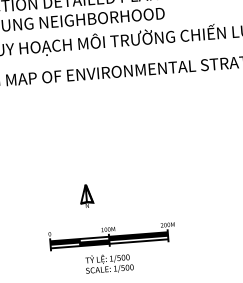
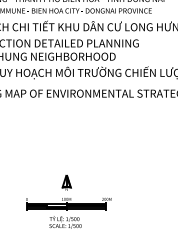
part: (86, 195) -> (66, 182), moved

